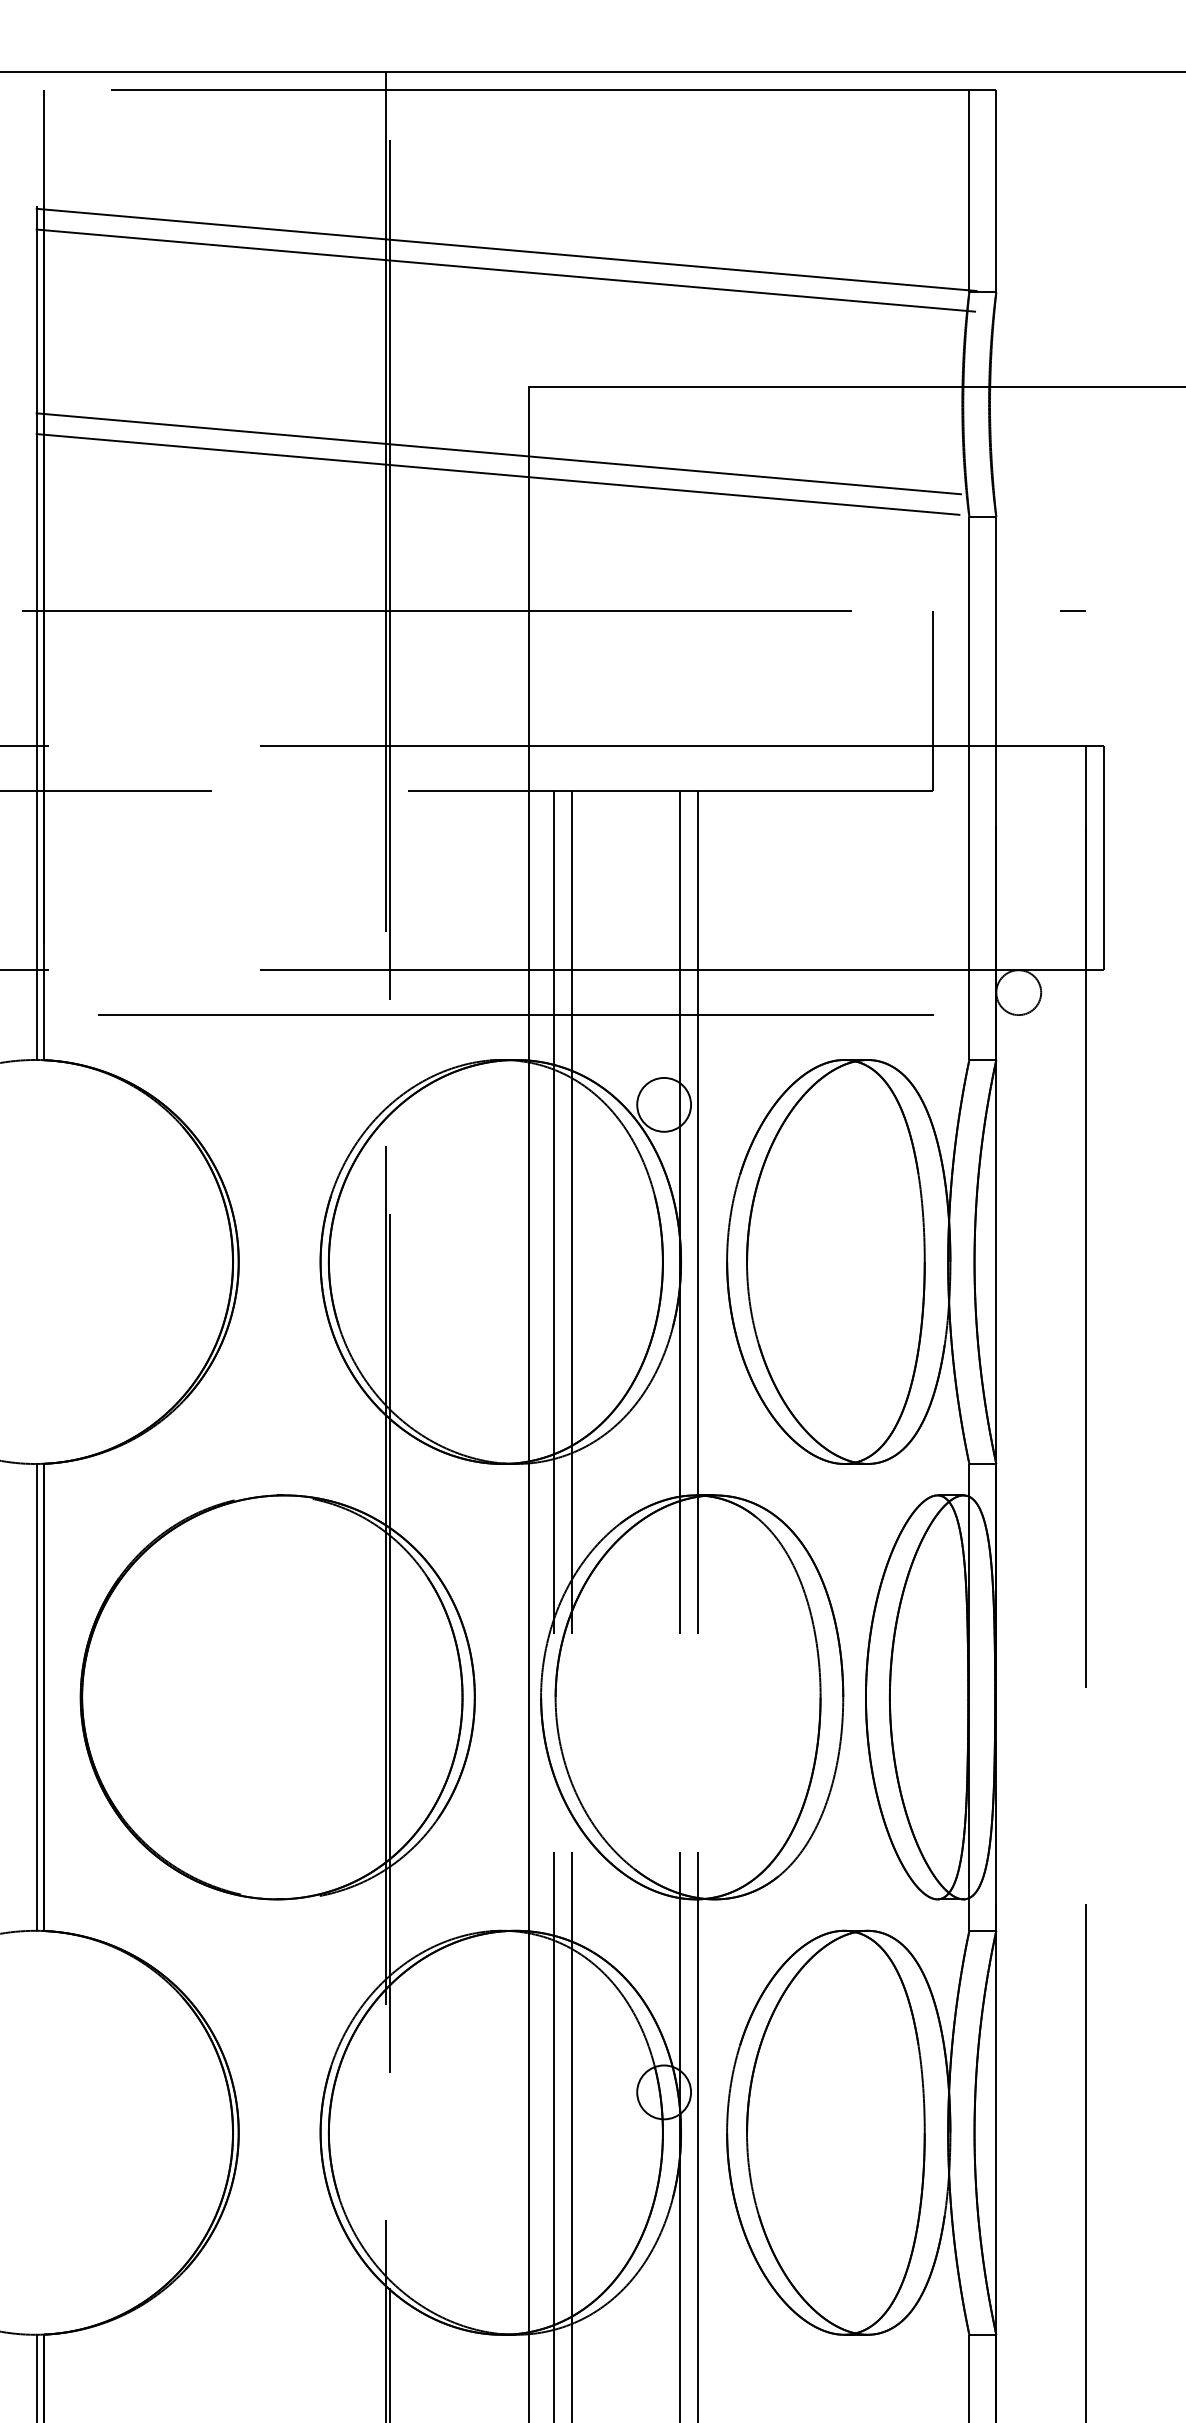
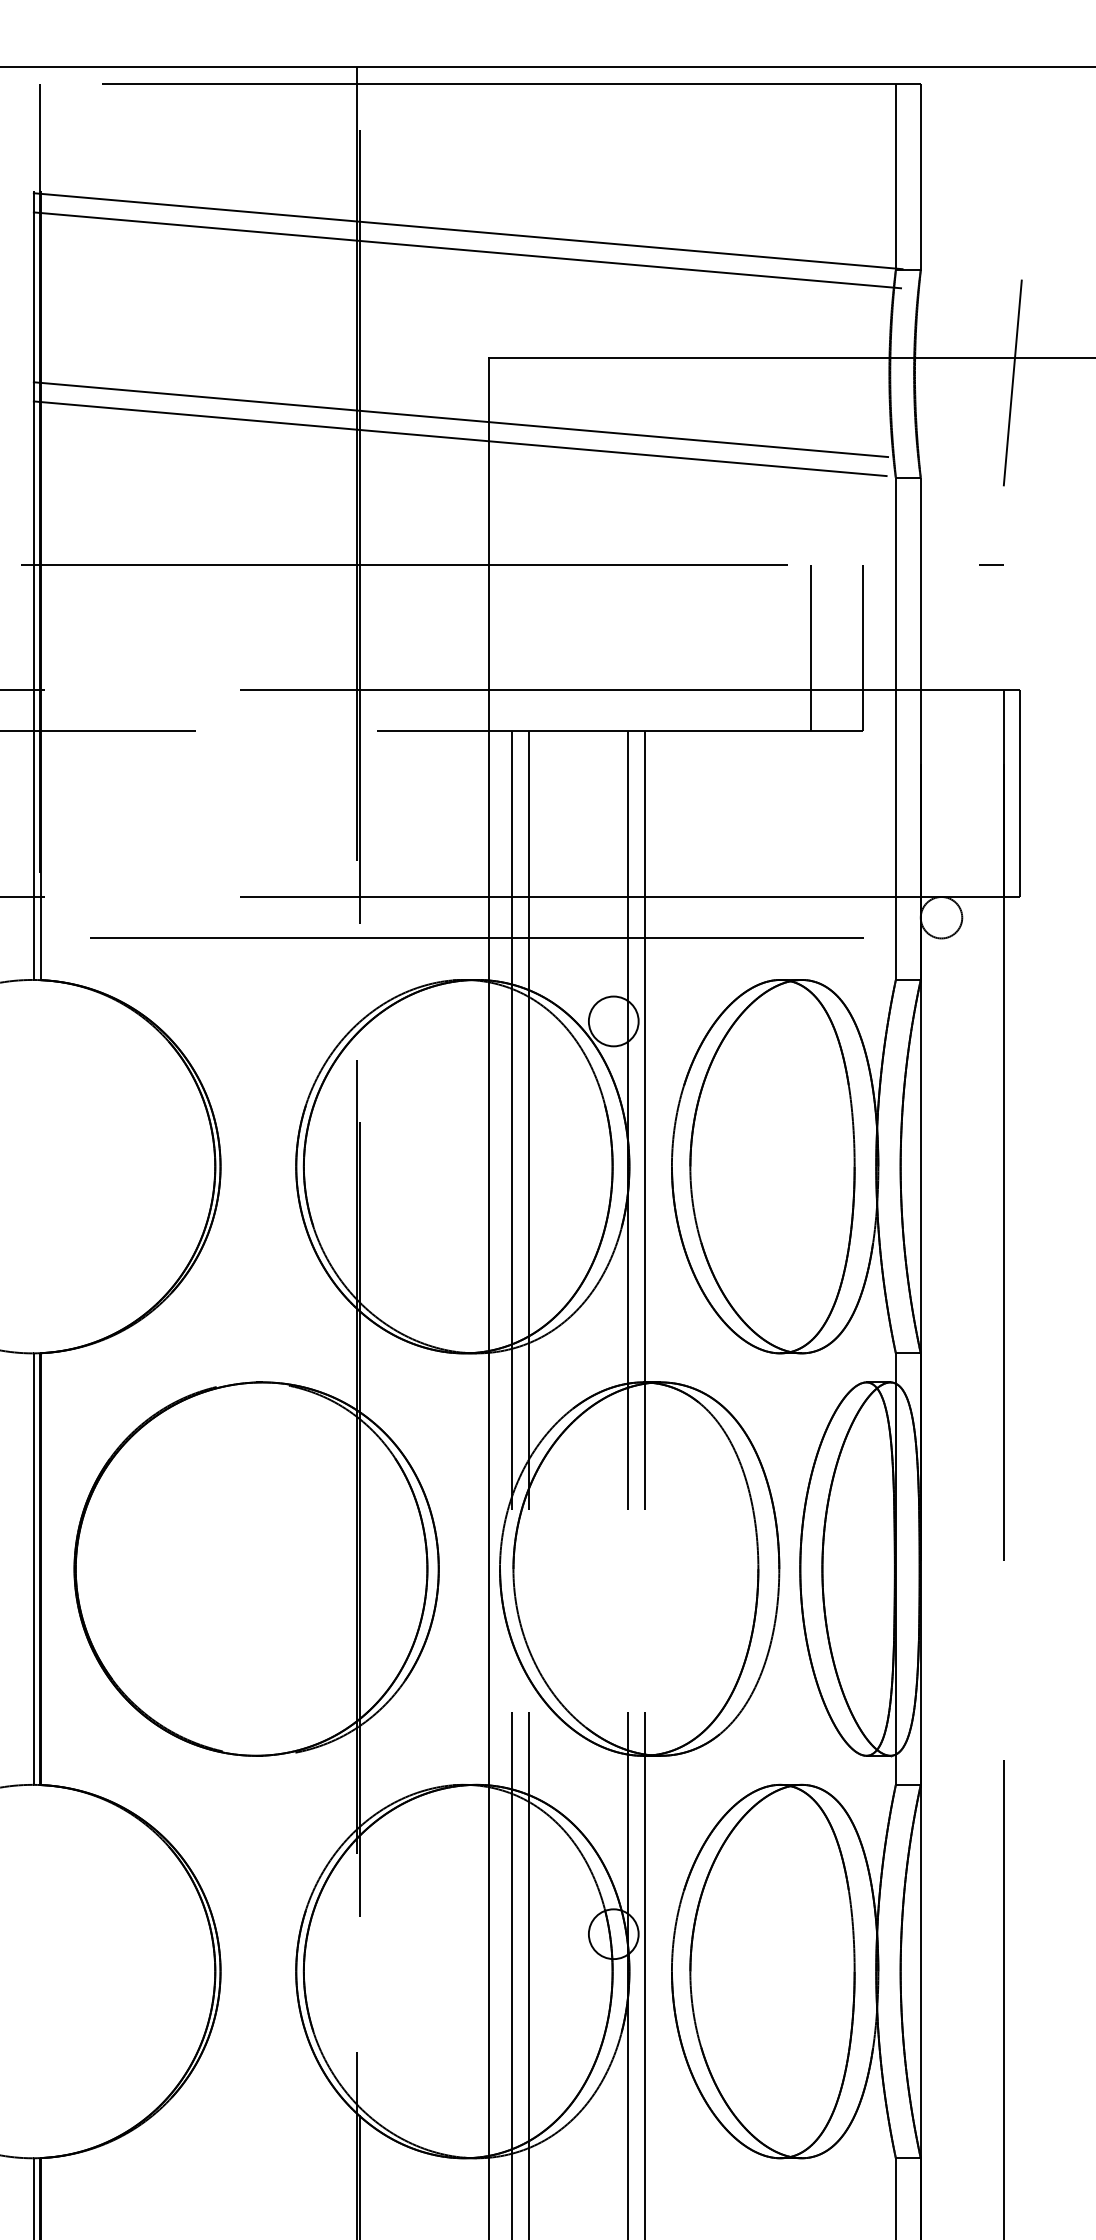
line: (1095, 413) -> (1012, 382), added
line: (878, 701) -> (811, 648), added

